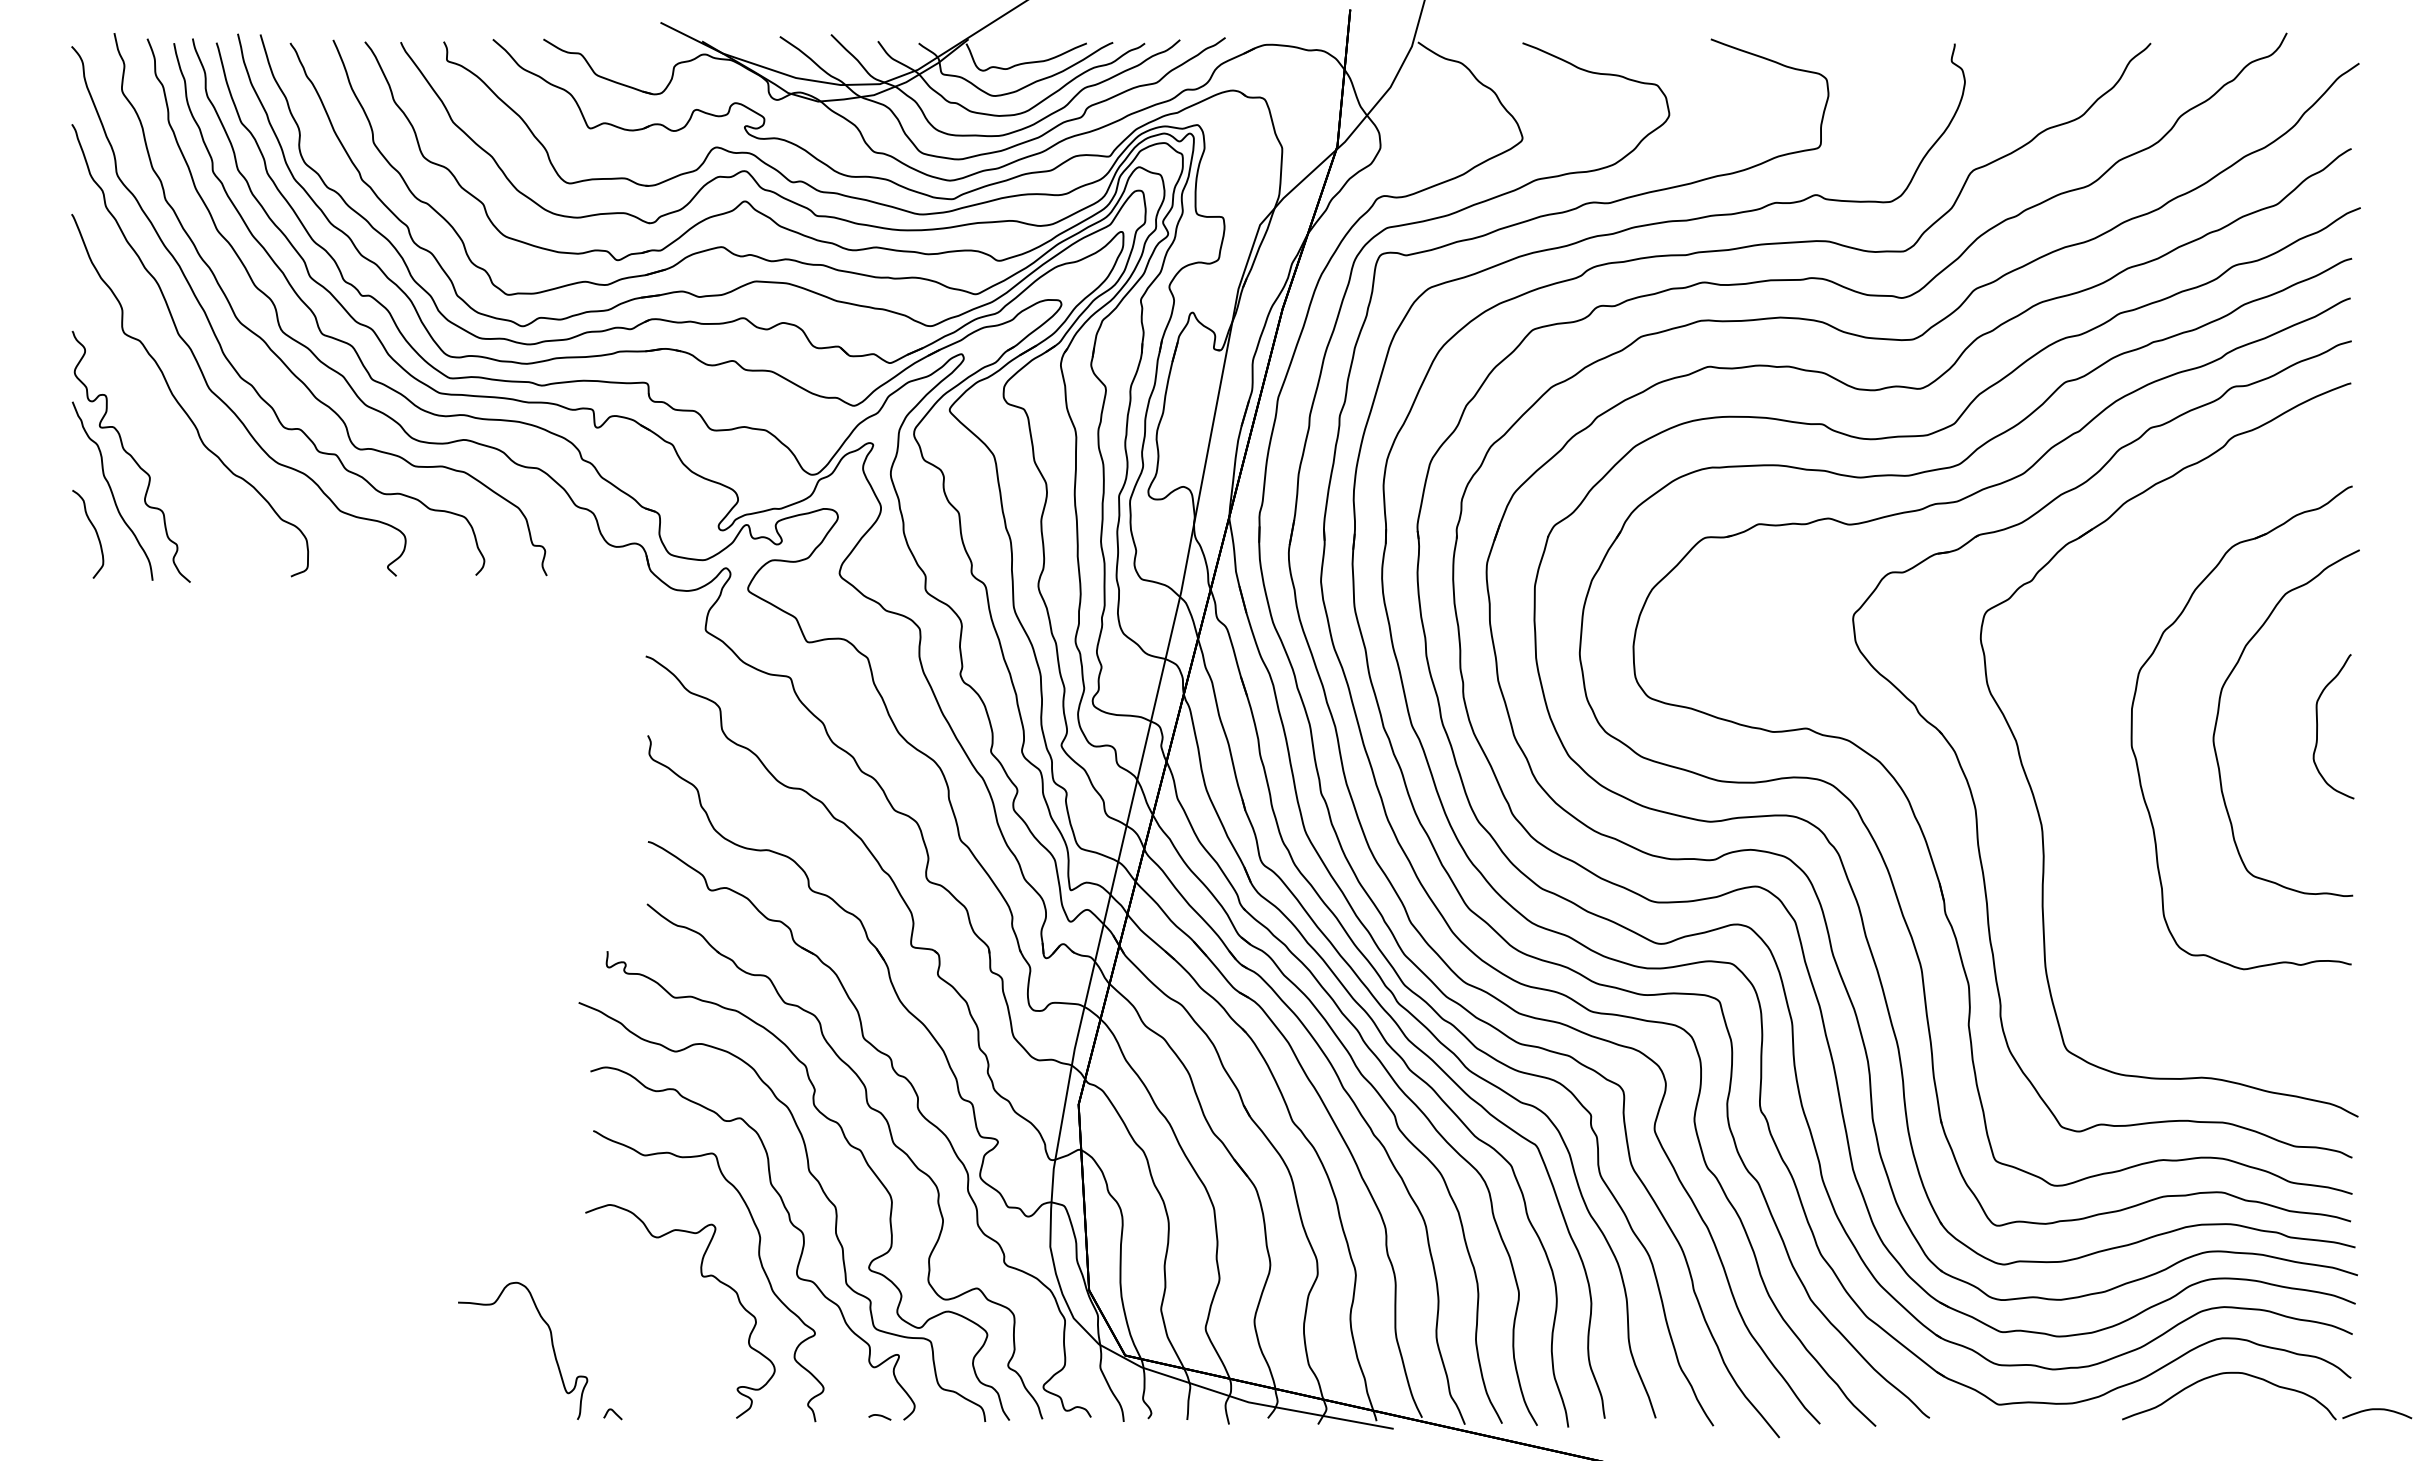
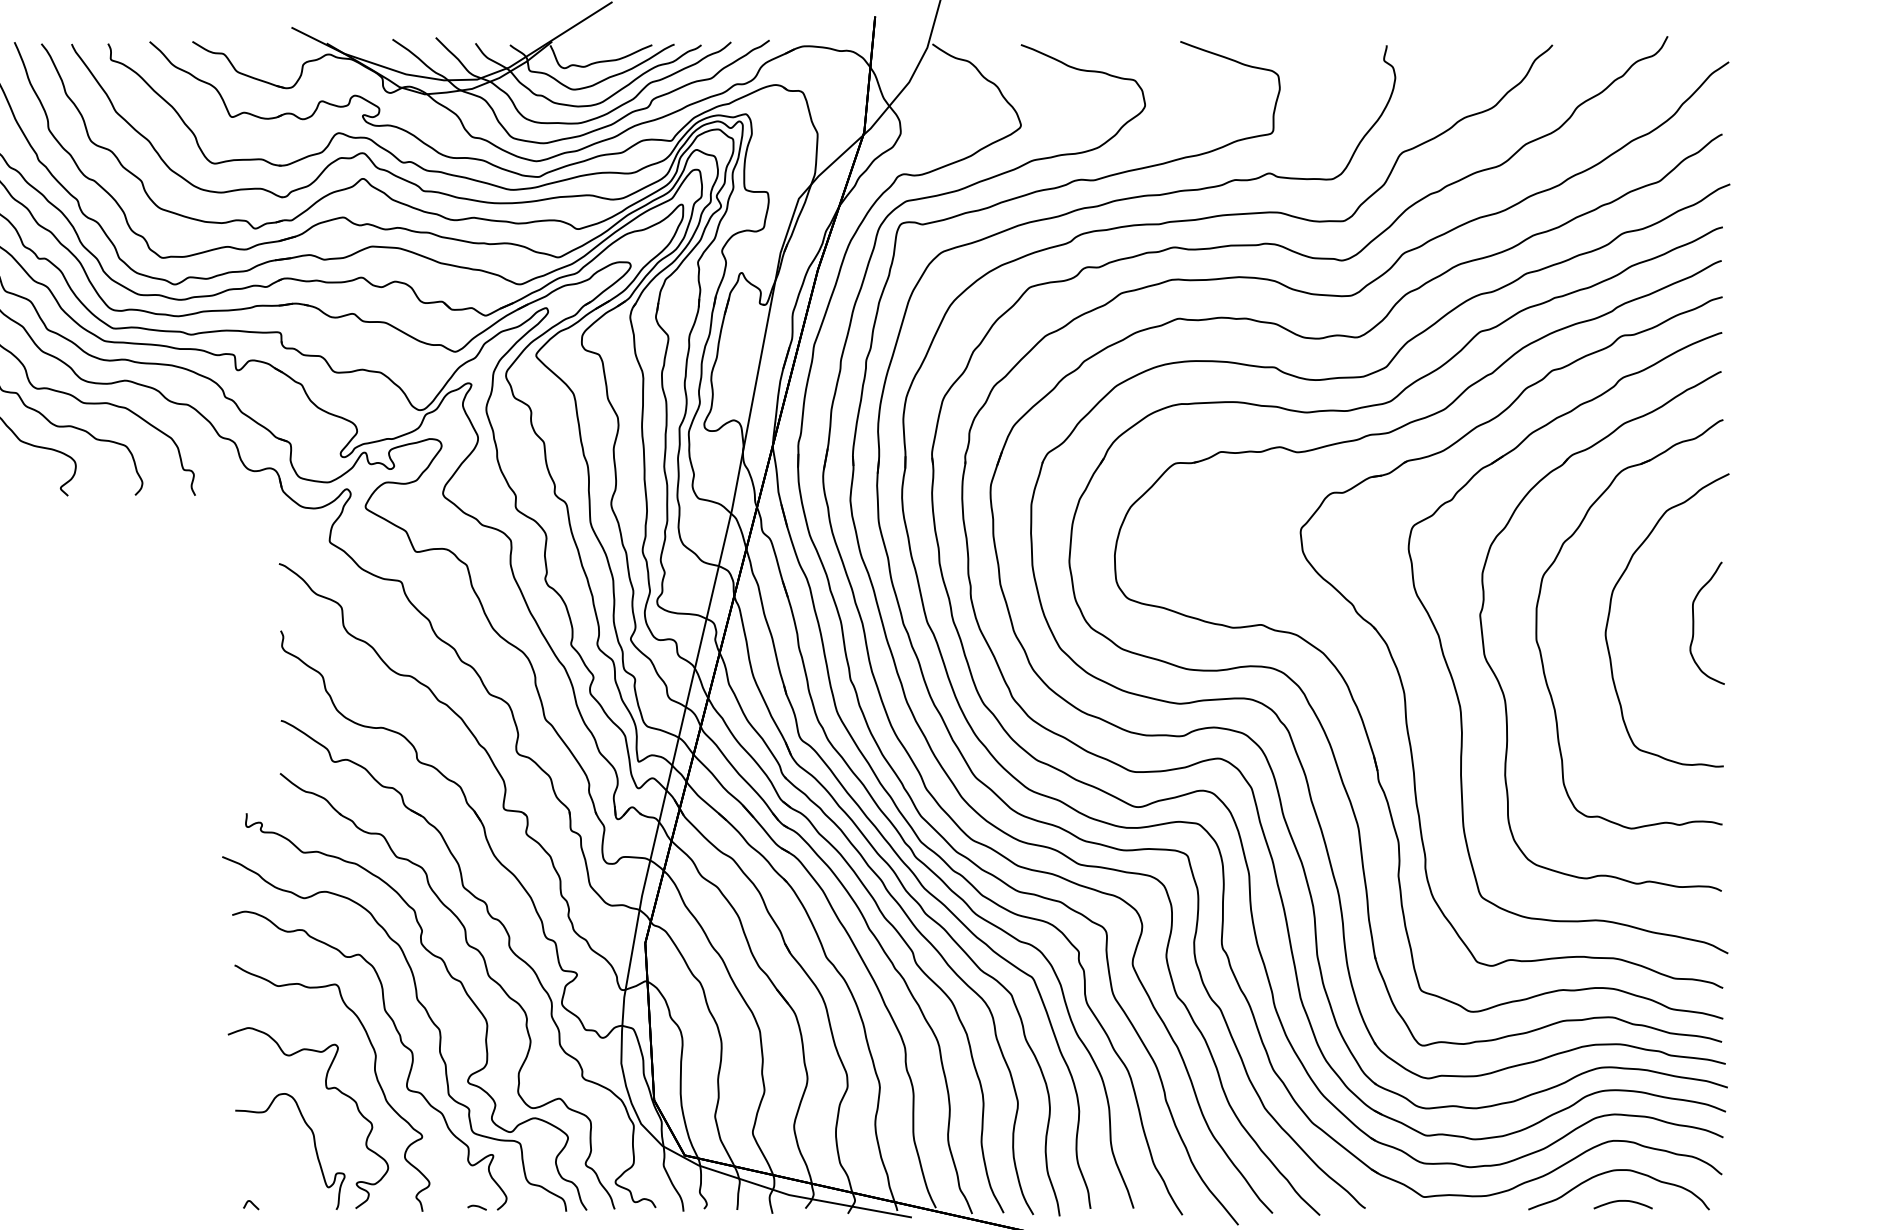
part: (2087, 794) -> (1499, 680), added
curve: (551, 1345) -> (314, 1146), moved
curve: (2377, 1410) -> (1623, 1201), moved

